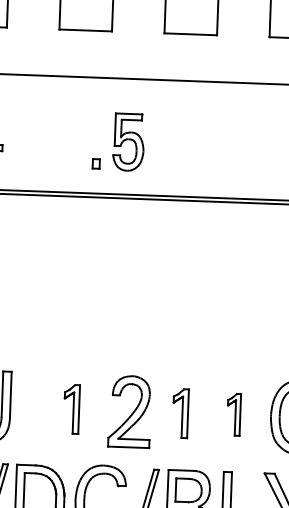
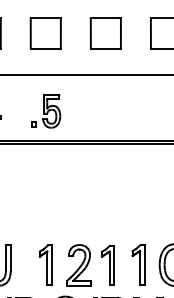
part: (119, 141) -> (46, 111), moved
part: (71, 408) -> (45, 264), size x1.43
part: (179, 412) -> (107, 264), size x1.43
part: (233, 414) -> (138, 264), size x1.67

